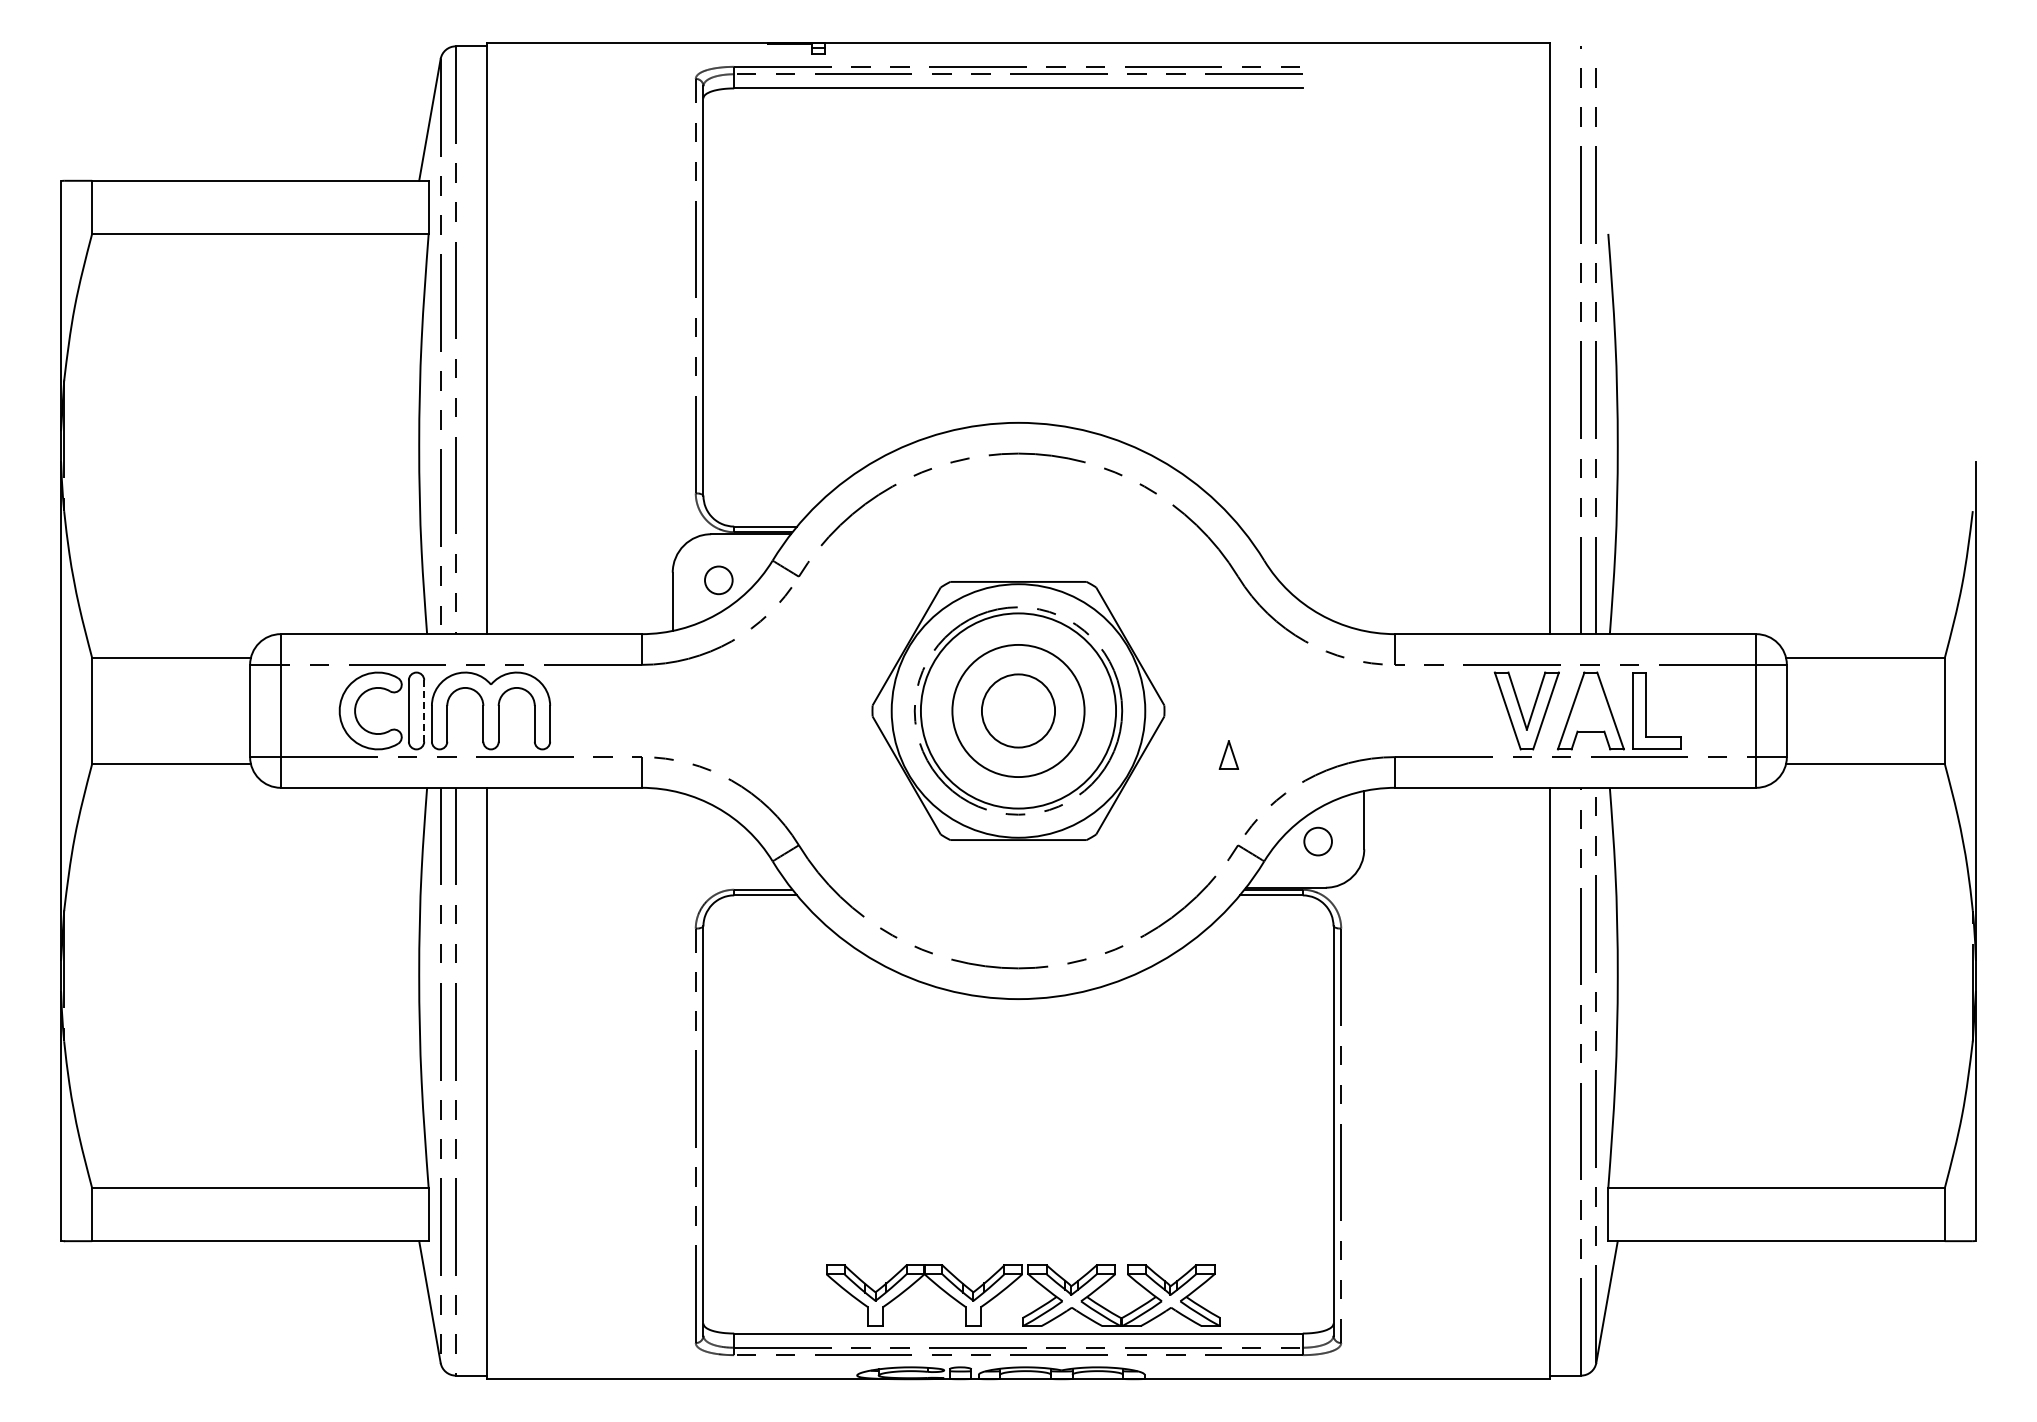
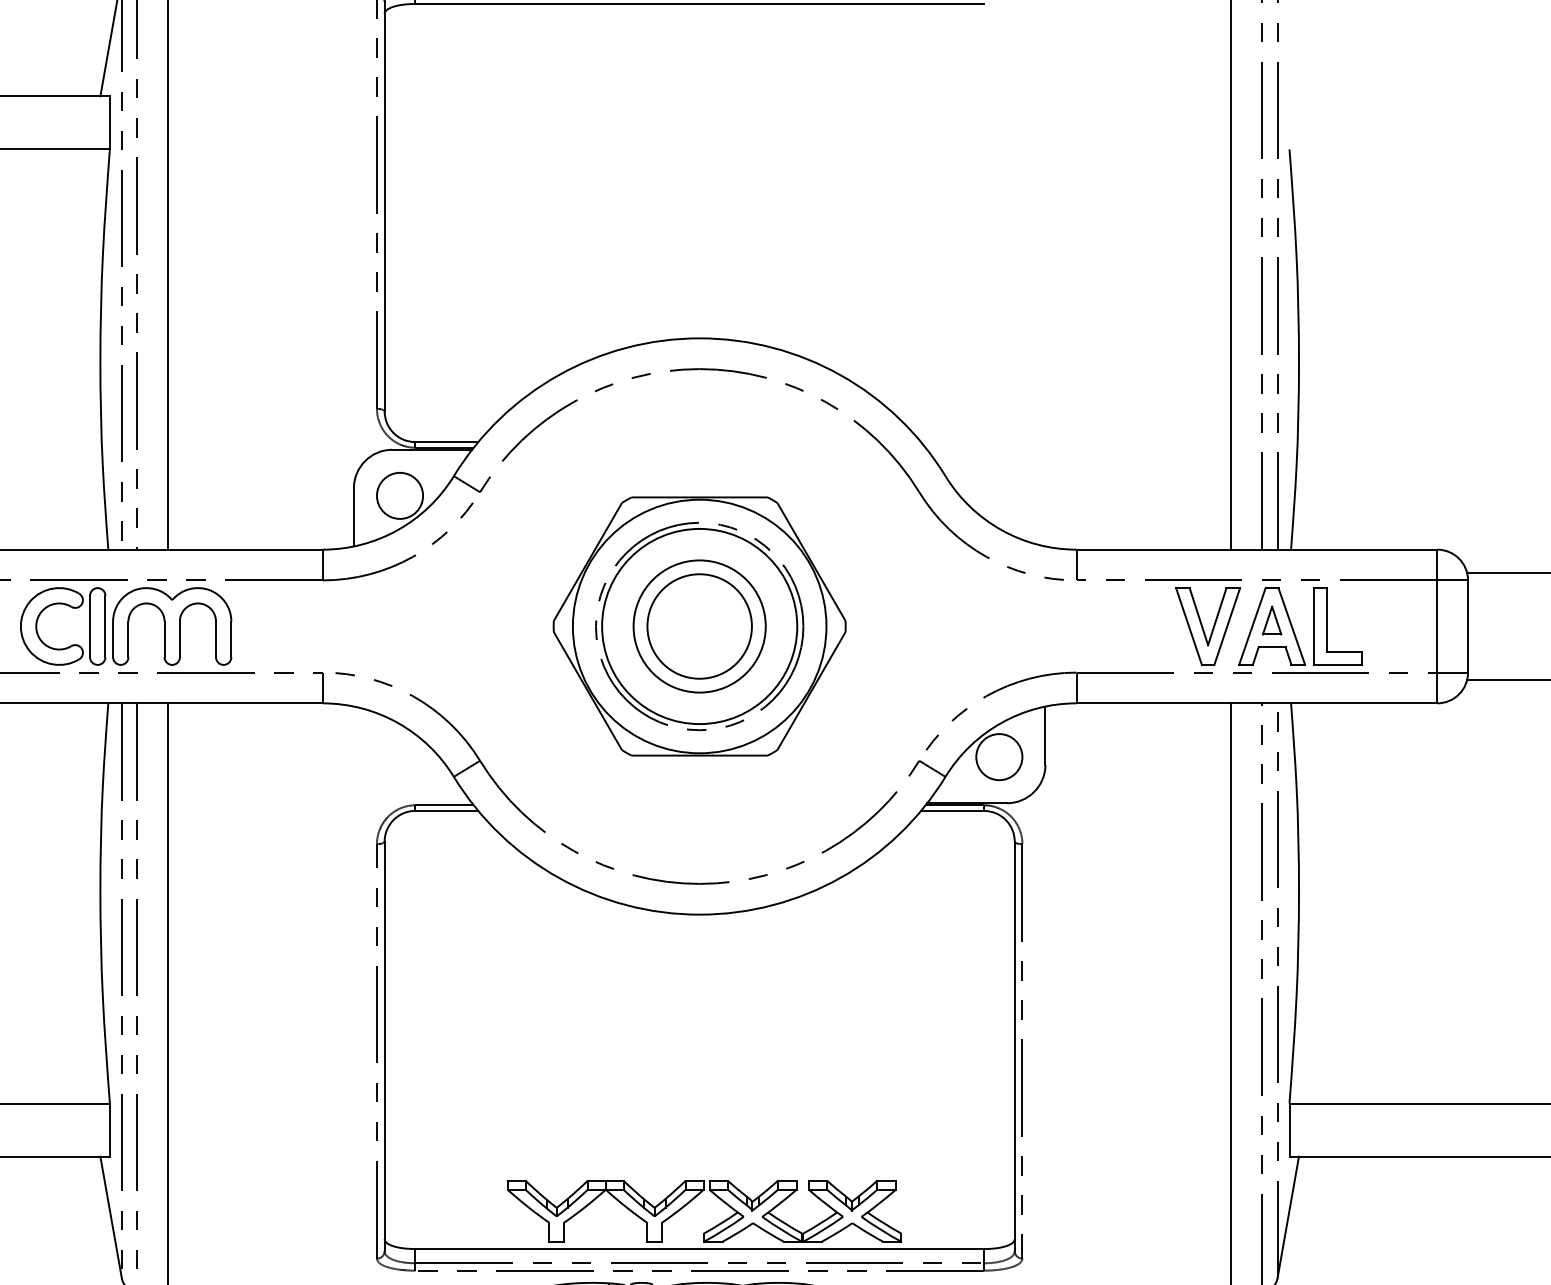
circle: (718, 580) -> (399, 496), size x1.67
line: (424, 710) -> (105, 626), dashed -> solid
circle: (1018, 710) -> (699, 626), size x1.43
part: (1228, 754) -> (1271, 620), moved
circle: (1318, 841) -> (999, 757), size x1.67

